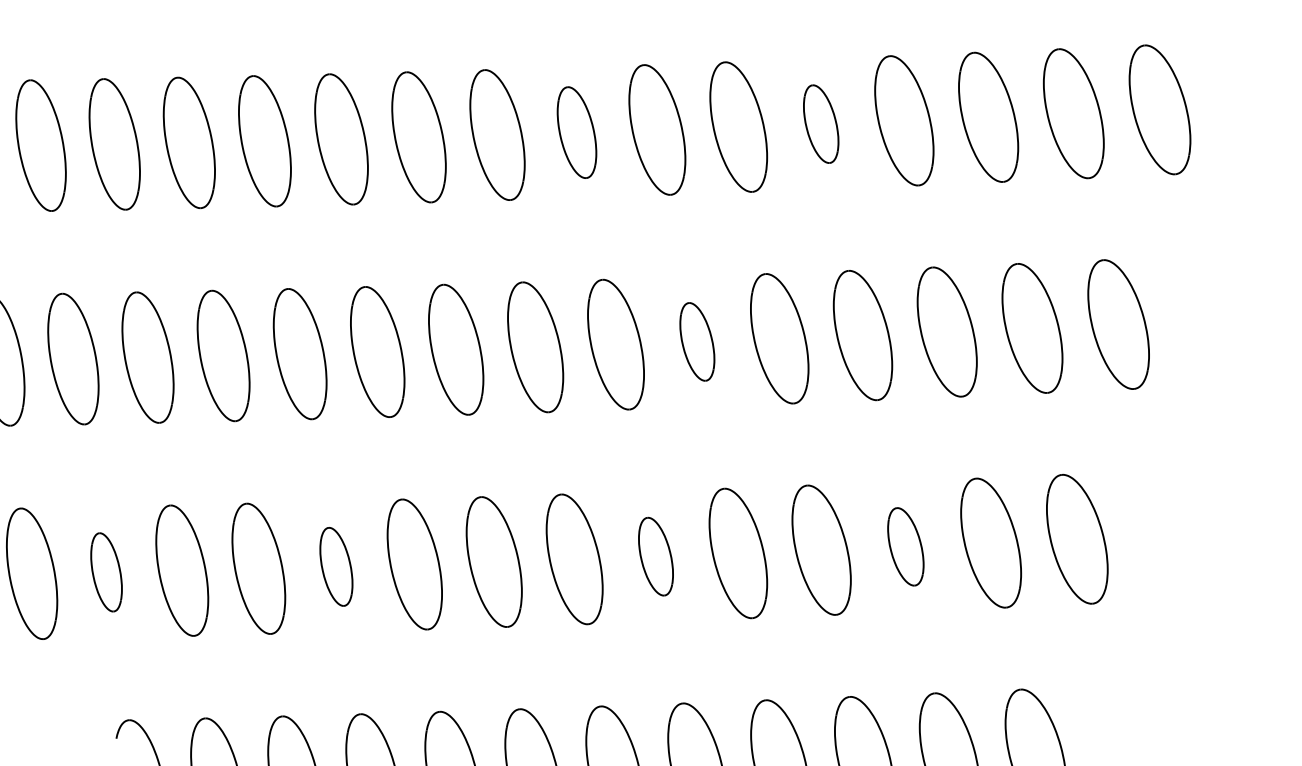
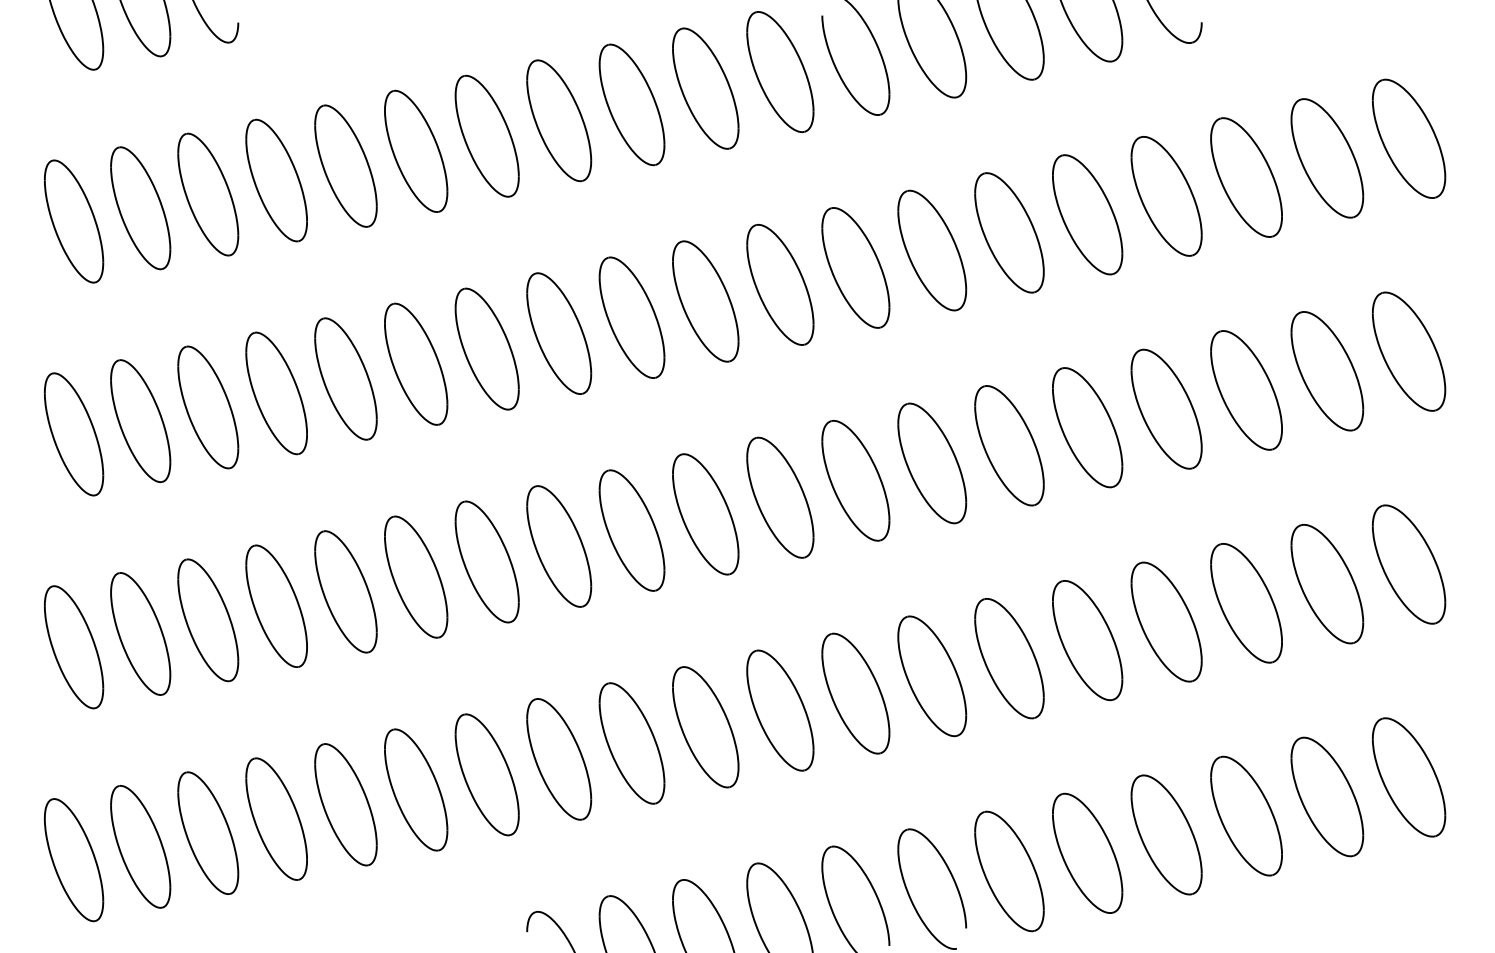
part: (821, 123) -> (1087, 214), size x1.67
part: (576, 132) -> (855, 267), size x1.43
part: (697, 341) -> (1009, 445), size x1.67
part: (905, 546) -> (1246, 603), size x1.67
part: (656, 556) -> (1009, 658), size x1.67
part: (336, 566) -> (705, 727), size x1.67
part: (106, 571) -> (486, 774), size x1.67

